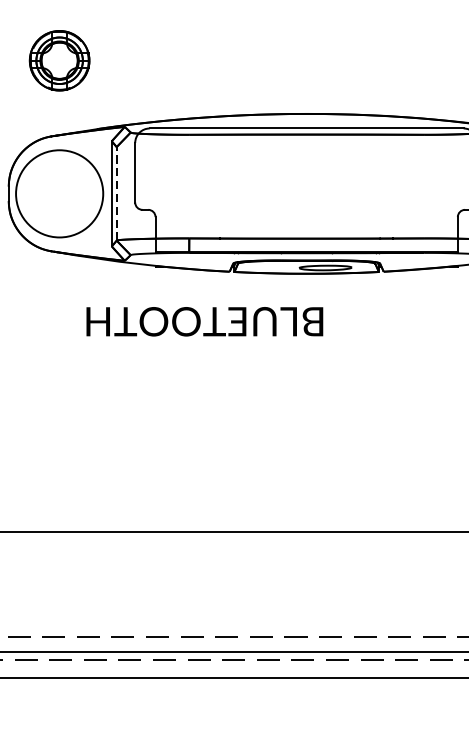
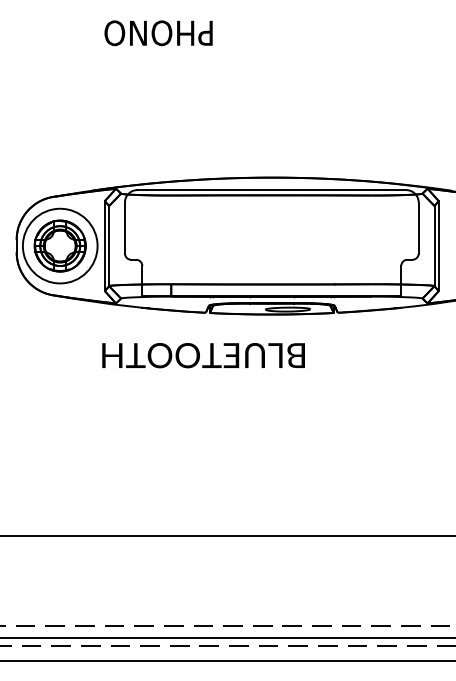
part: (58, 60) -> (59, 245), moved
line: (117, 193) -> (109, 245), dashed -> solid
text: (204, 321) -> (203, 355), moved

